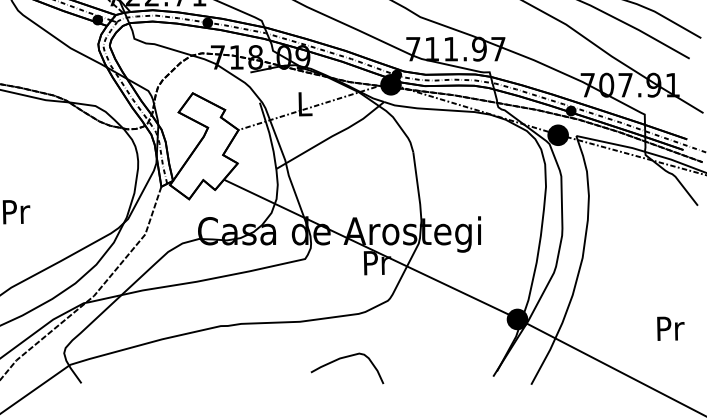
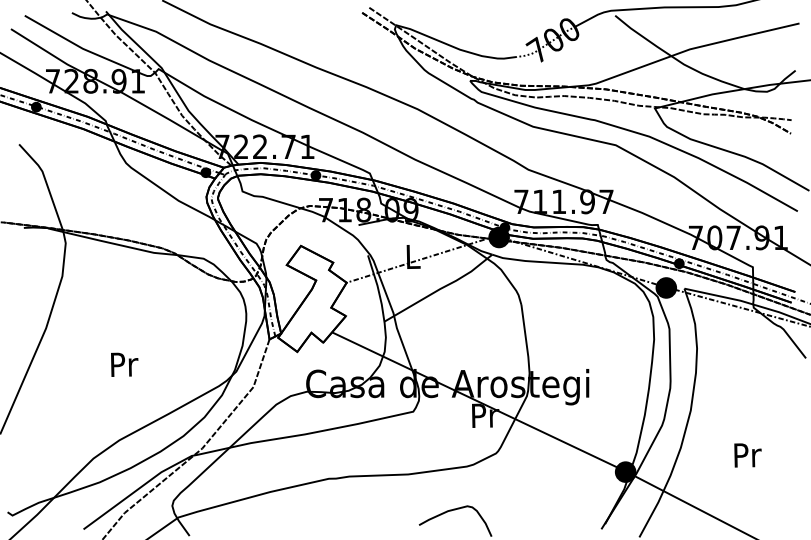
text: (670, 328) -> (747, 455), moved

